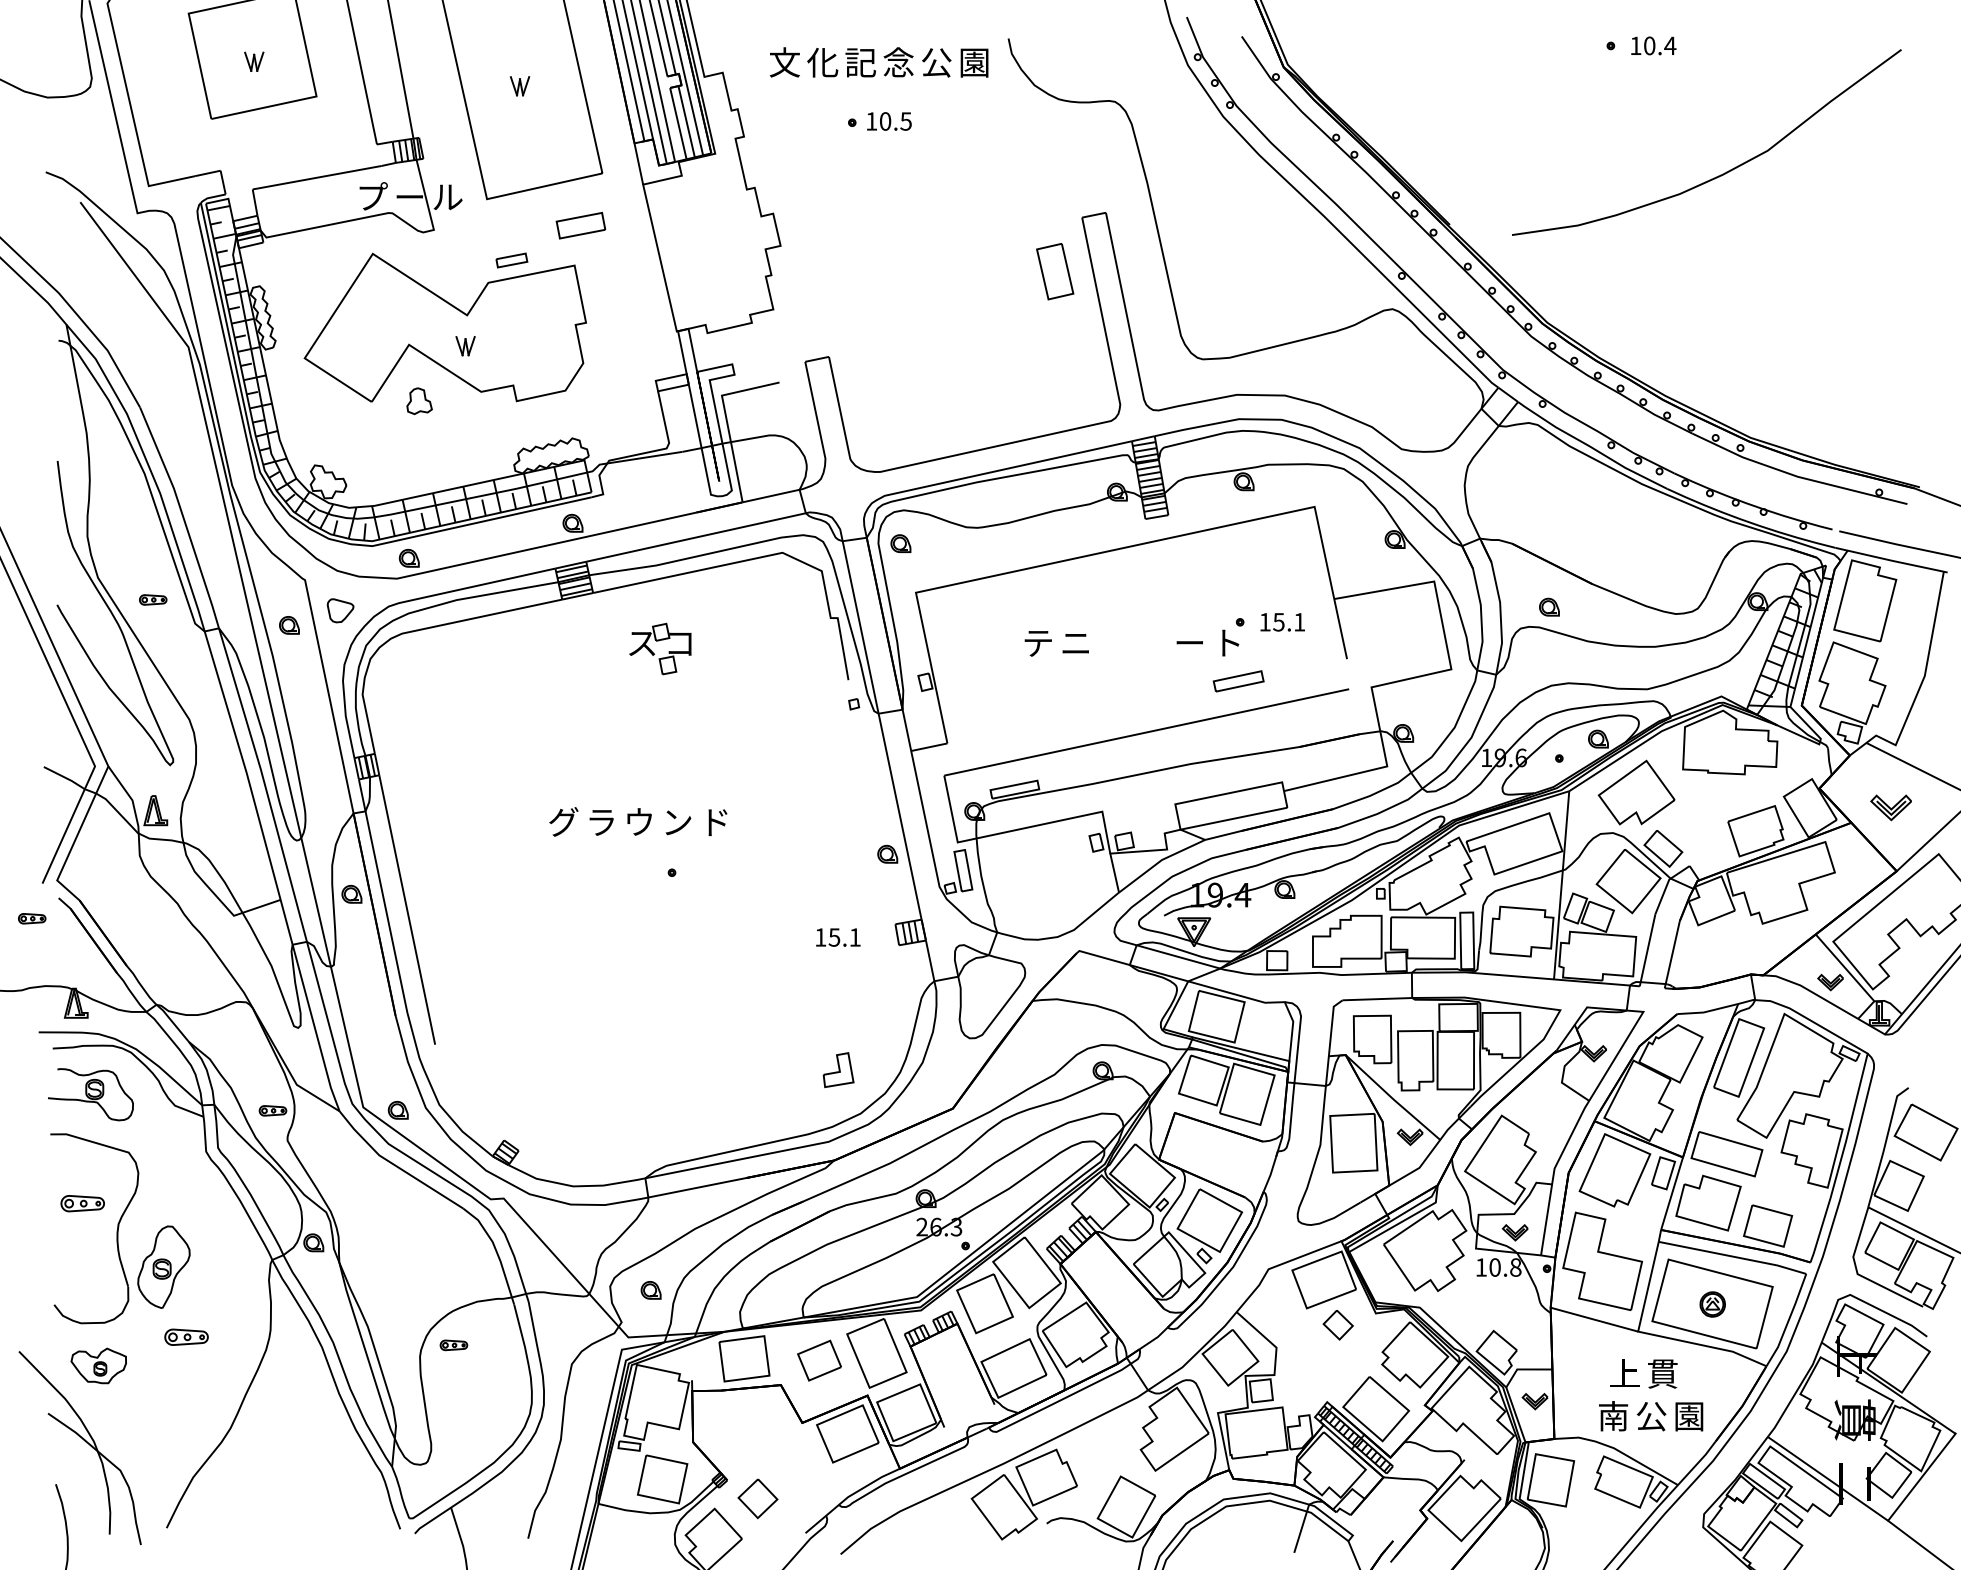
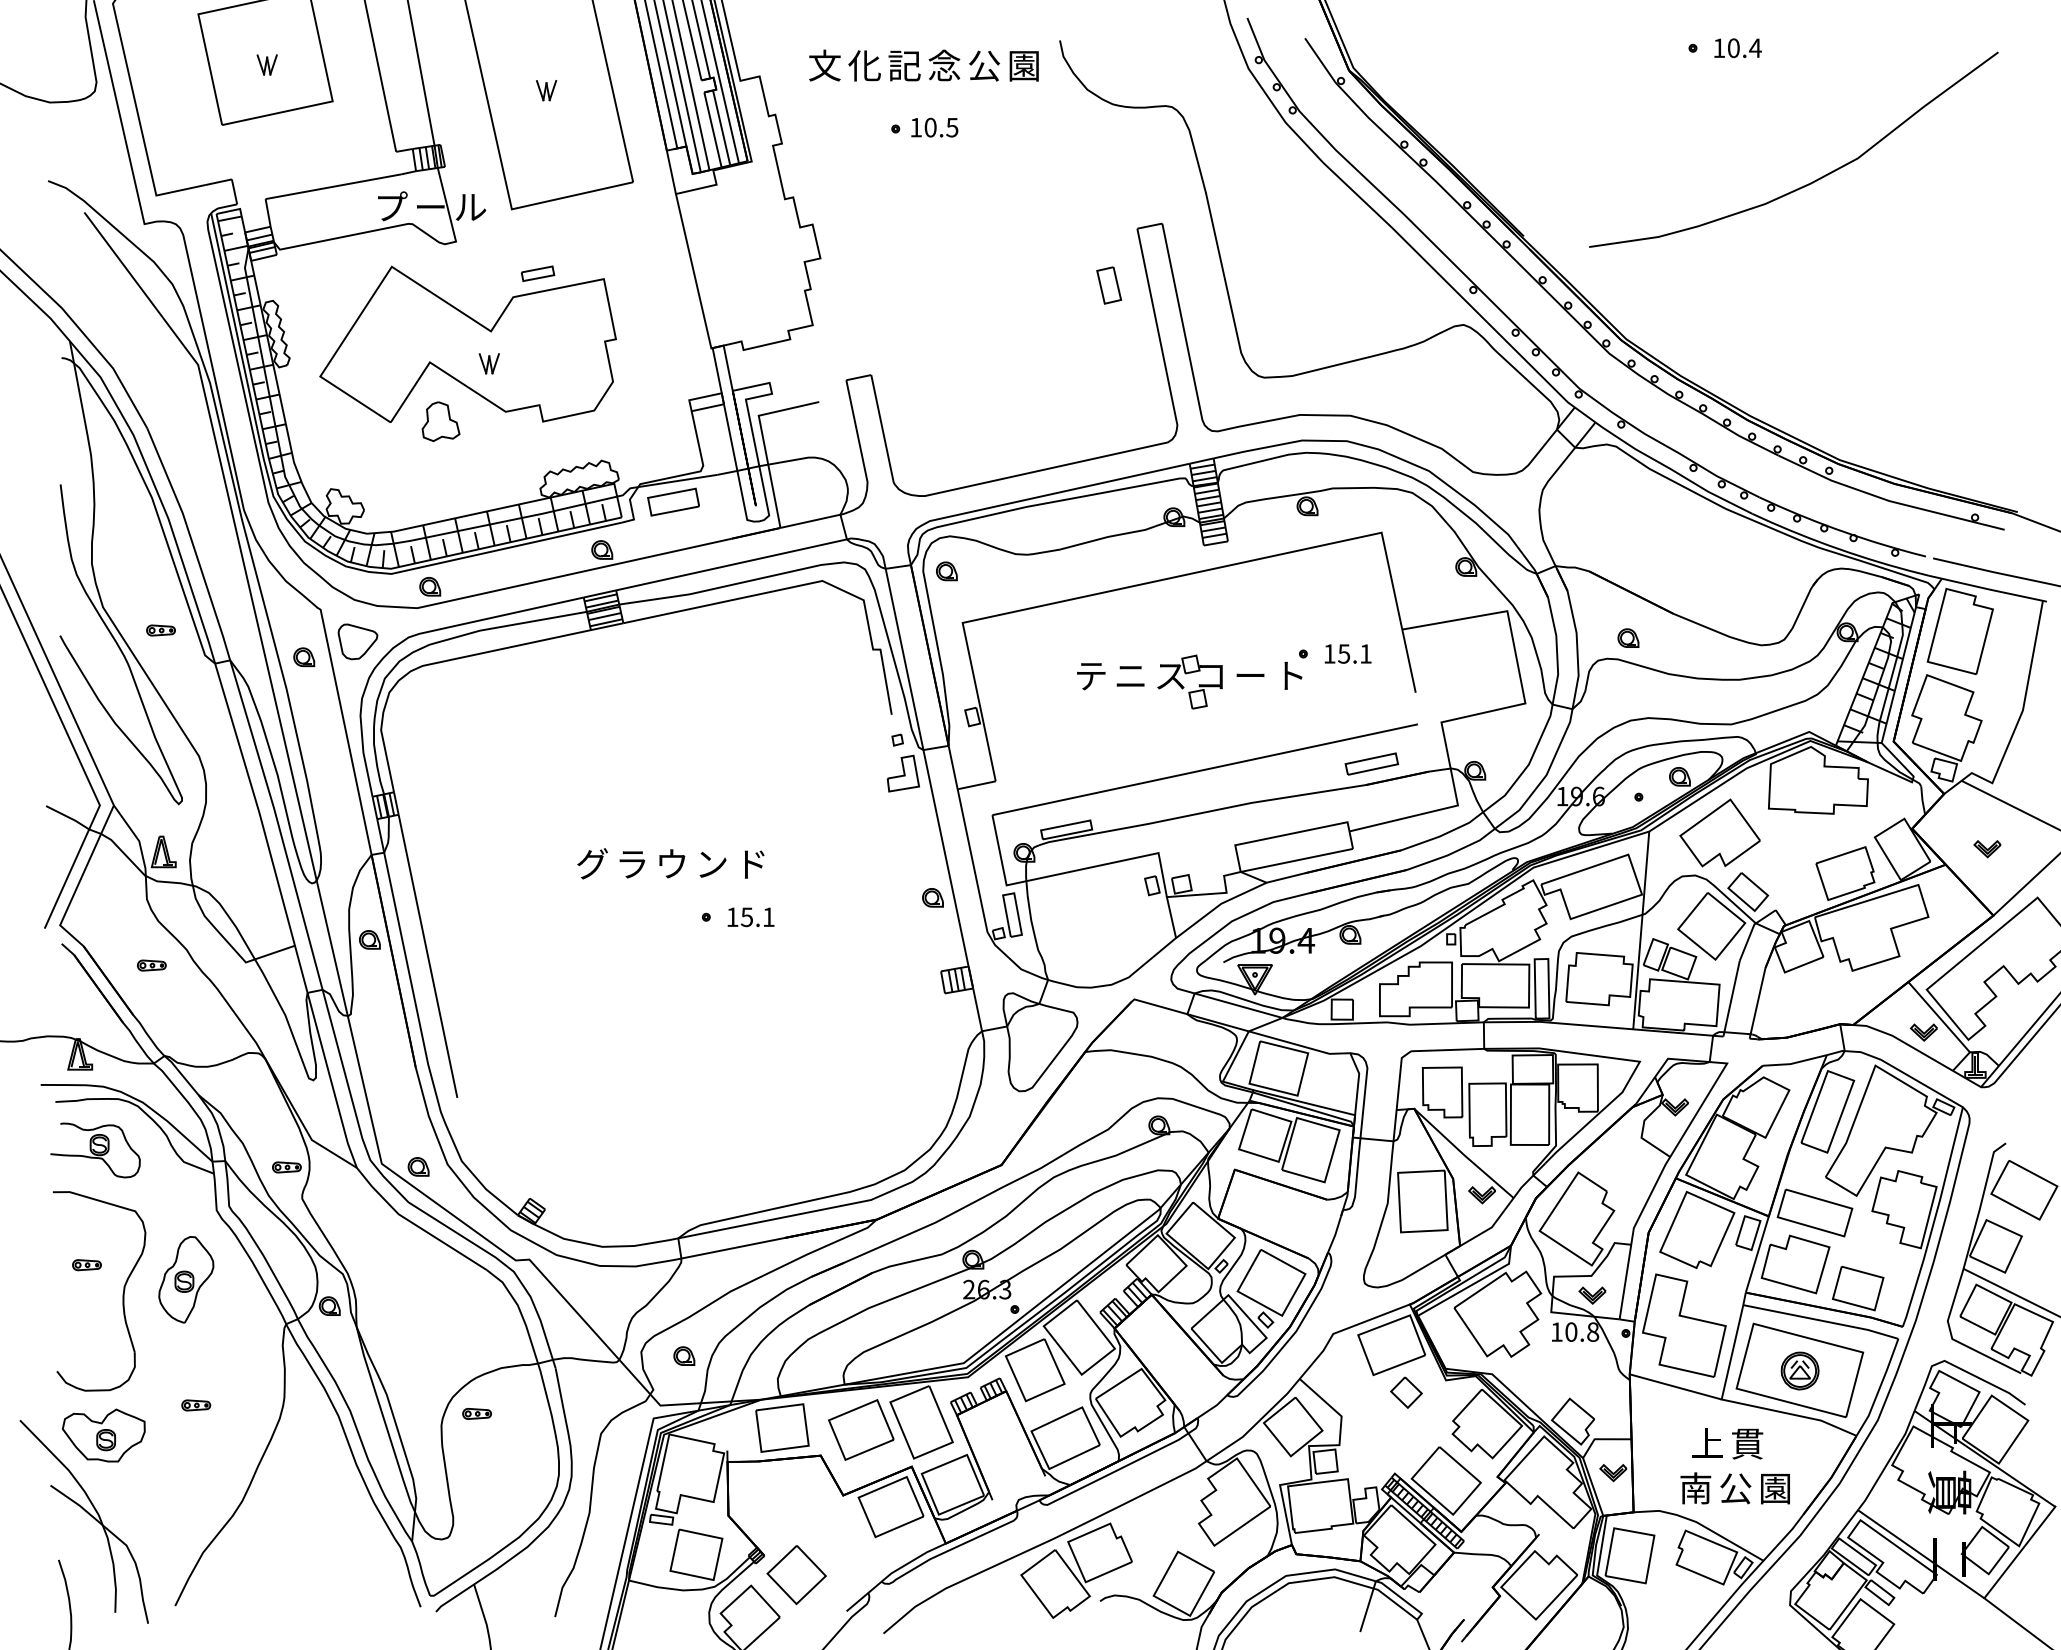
part: (580, 225) -> (673, 501), moved
part: (1055, 271) -> (1109, 285), size x0.62
part: (419, 401) -> (440, 421), size x1.43
part: (340, 610) -> (357, 641), size x1.43
part: (656, 641) -> (1186, 674), moved
part: (1238, 680) -> (1371, 763), moved
part: (1891, 808) -> (1987, 849), size x0.62
part: (31, 918) -> (151, 965), moved
text: (837, 937) -> (750, 917), moved
part: (837, 1069) -> (902, 773), moved
part: (82, 1204) -> (86, 1265), size x0.62
part: (164, 1266) -> (186, 1279), moved
part: (1712, 1304) -> (1799, 1370), size x1.43
part: (186, 1337) -> (196, 1405), size x0.62
part: (819, 1360) -> (861, 1429), size x1.43
part: (98, 1365) -> (103, 1435), size x1.43
part: (757, 1499) -> (796, 1575), size x1.43

